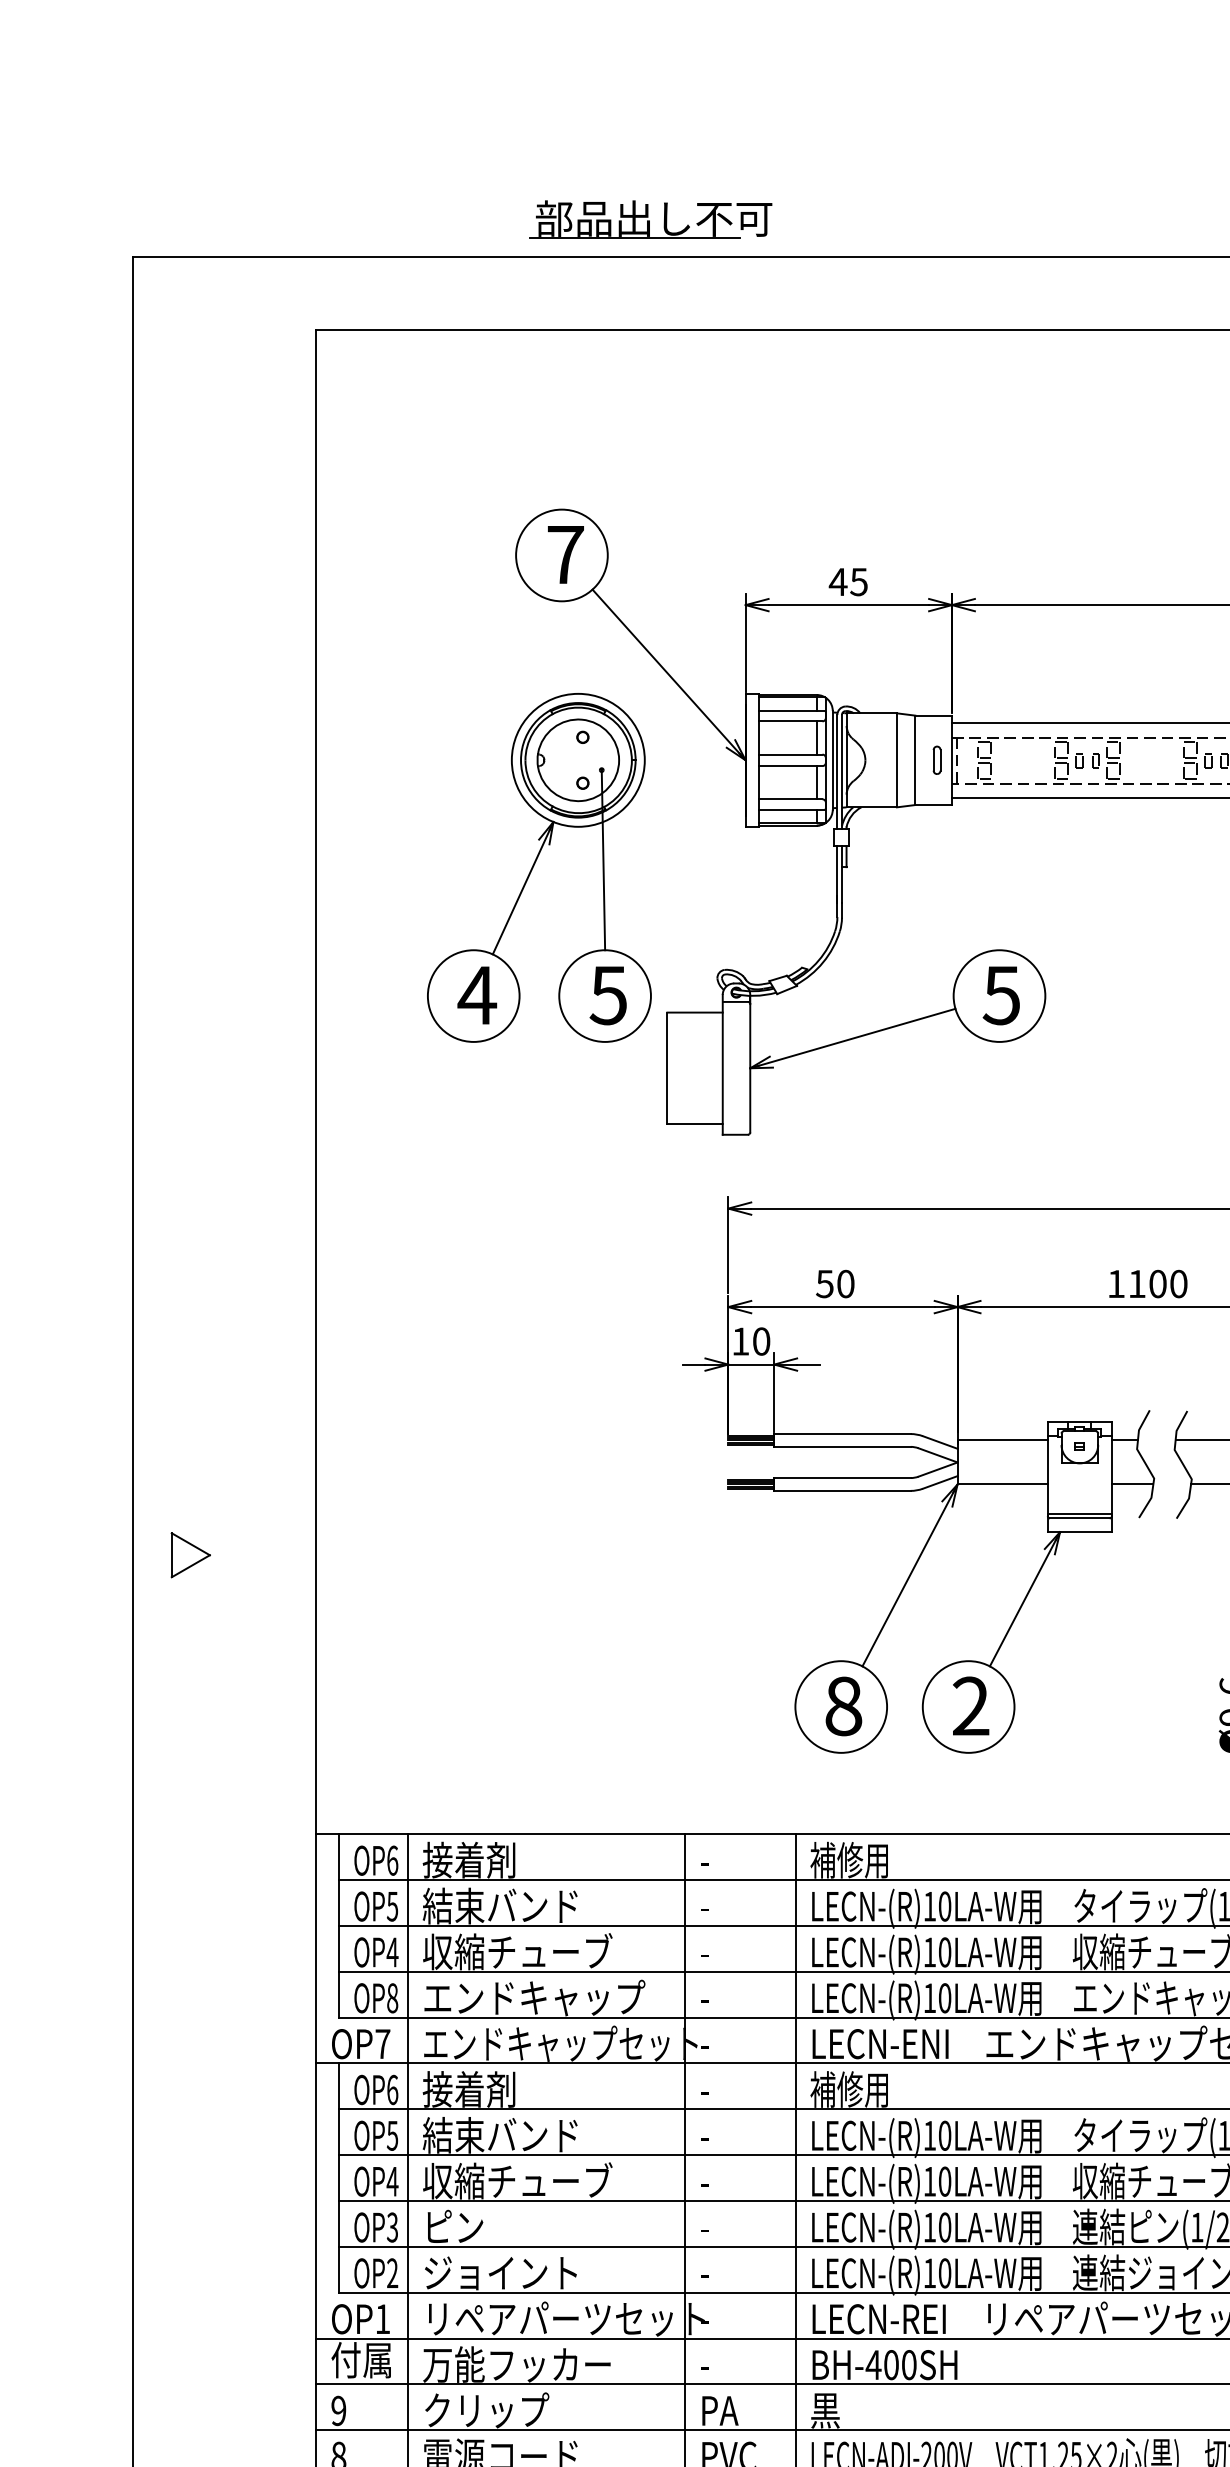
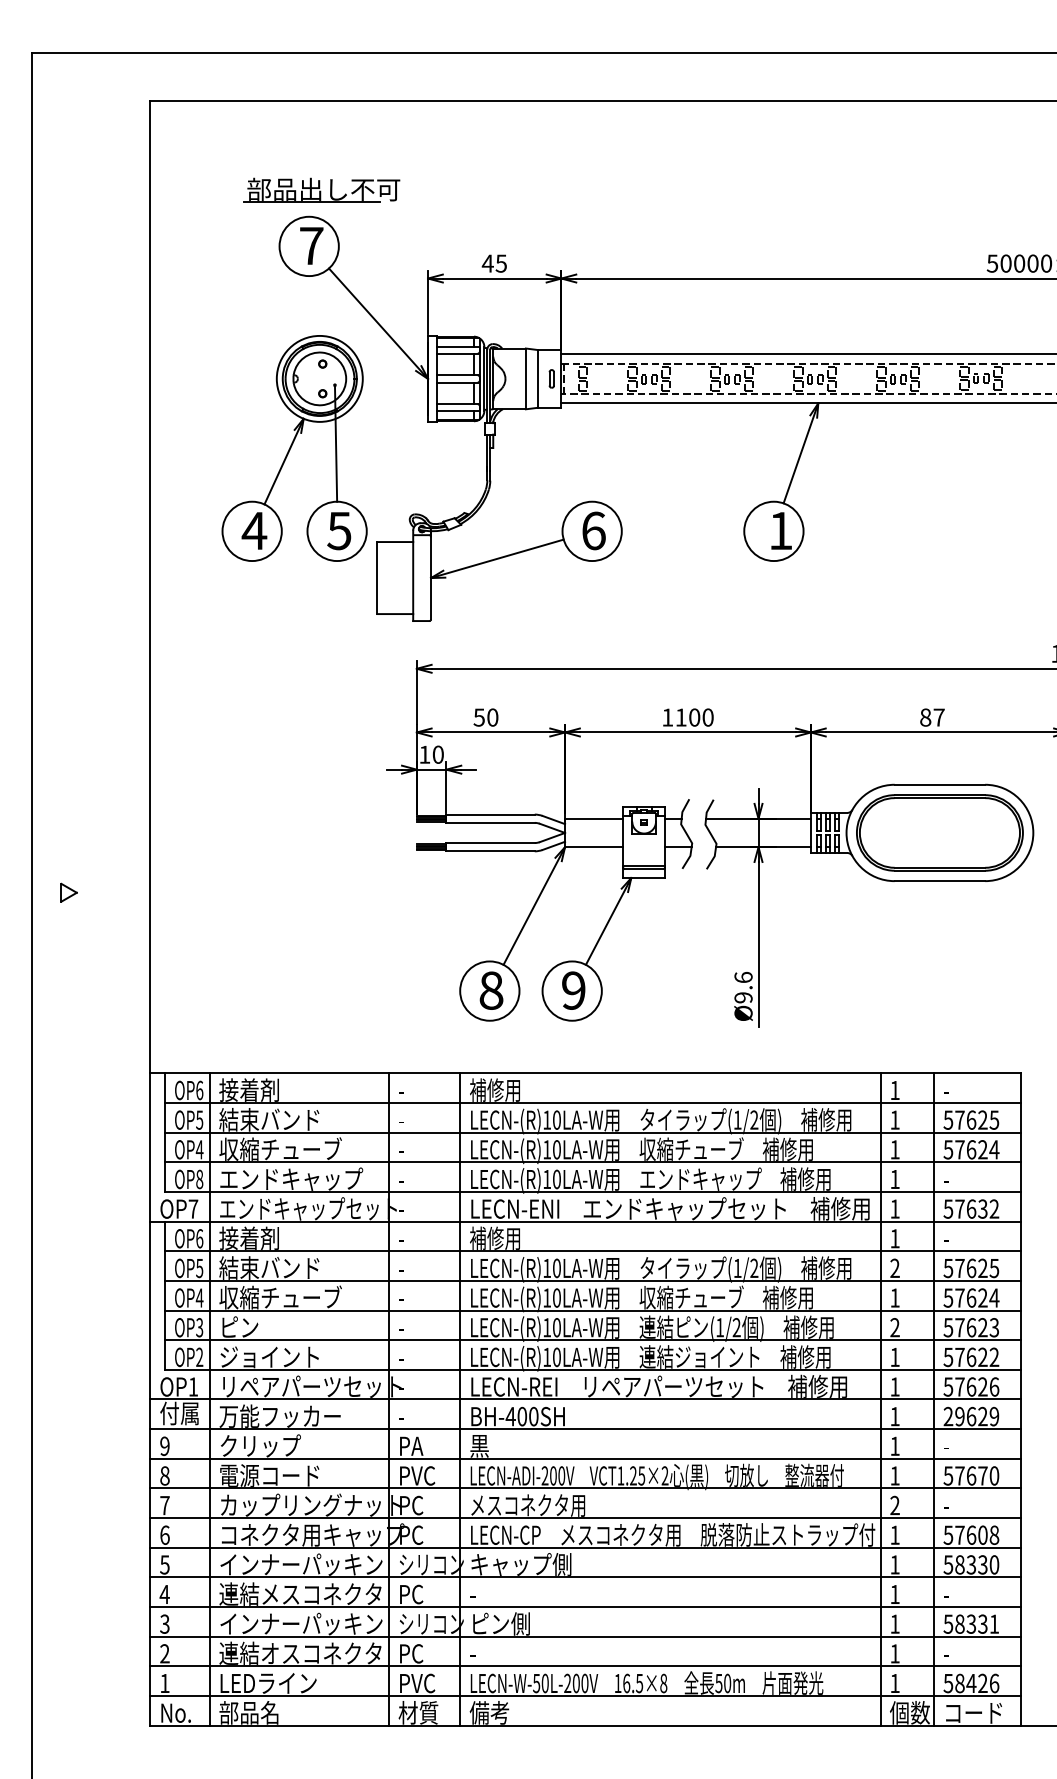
part: (650, 218) -> (321, 189), moved
text: (1001, 994) -> (593, 530), 5 -> 6
part: (189, 1554) -> (68, 892), size x0.62
text: (970, 1706) -> (573, 990), 2 -> 9

